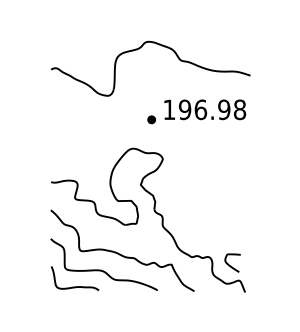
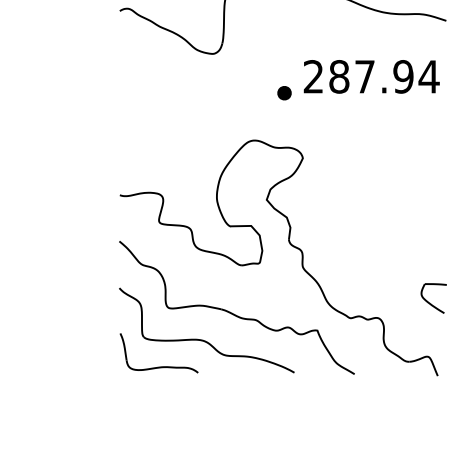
text: (204, 109) -> (371, 76), 196.98 -> 287.94
part: (232, 262) -> (433, 297), moved

